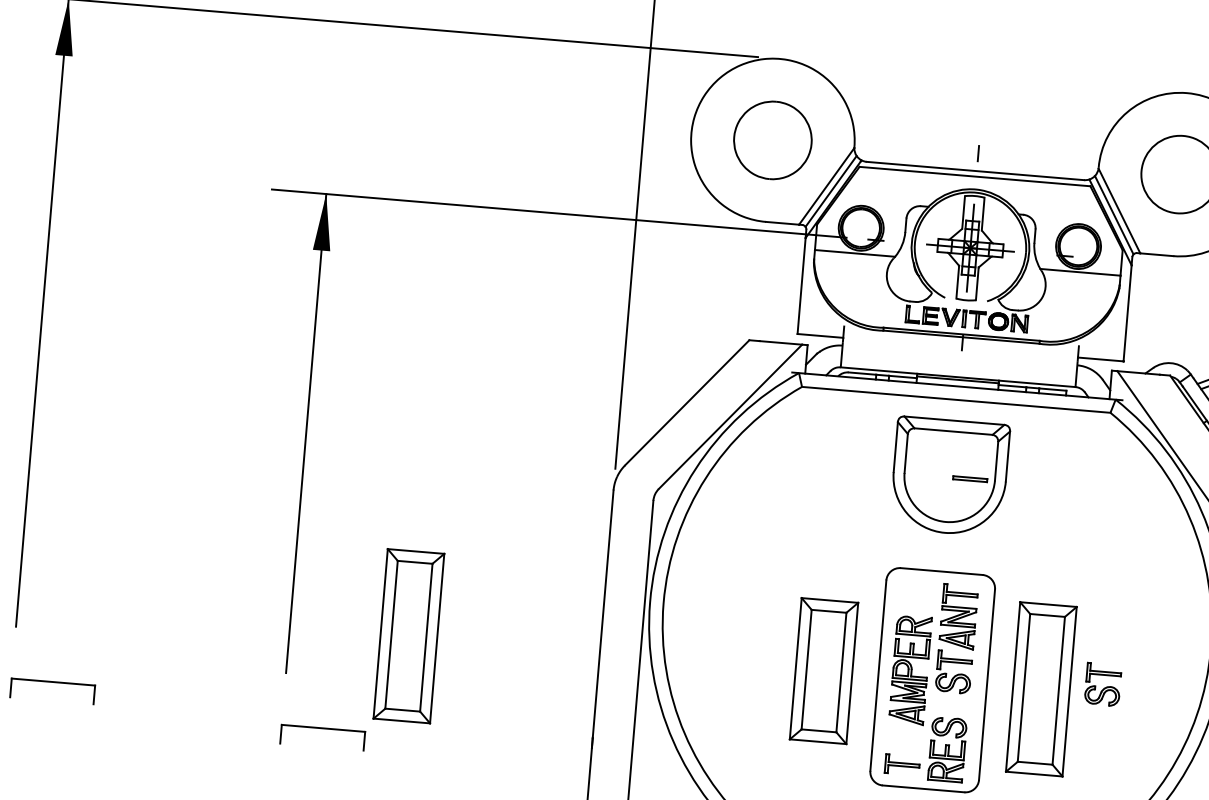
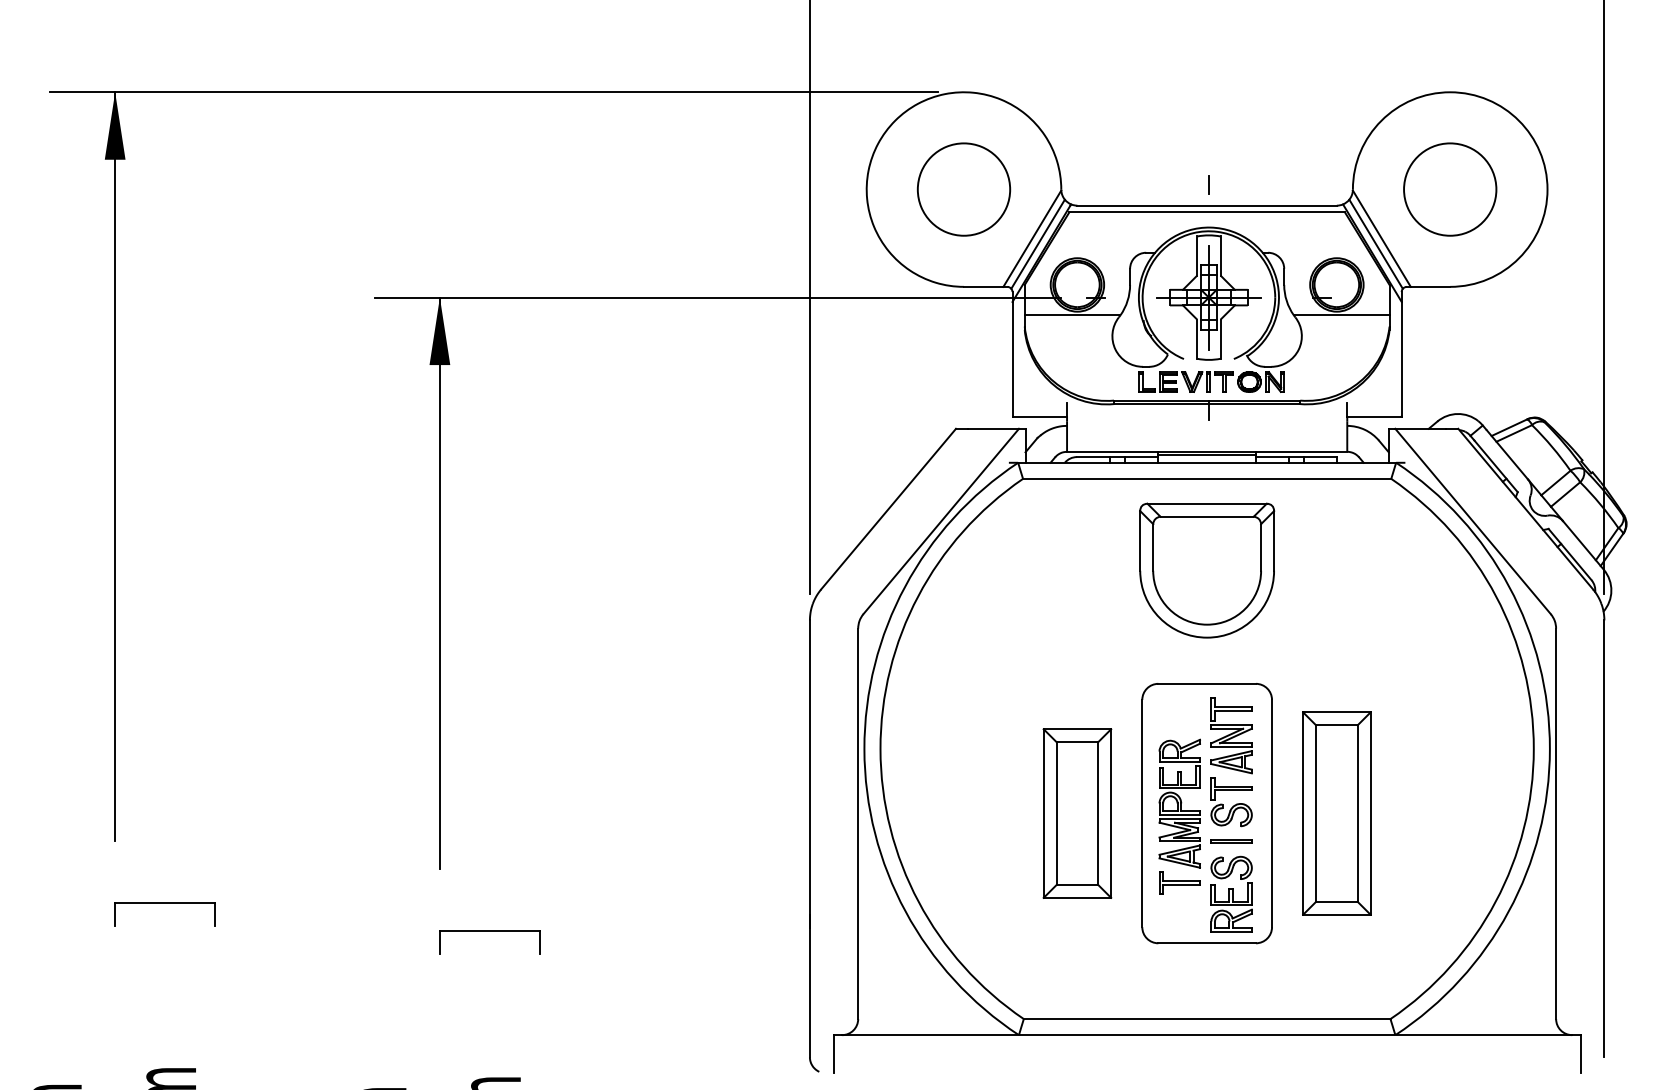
line: (970, 478) -> (1231, 840), moved
part: (408, 636) -> (581, 813), removed
part: (1102, 685) -> (1409, 802), removed
part: (902, 764) -> (1179, 882), moved

